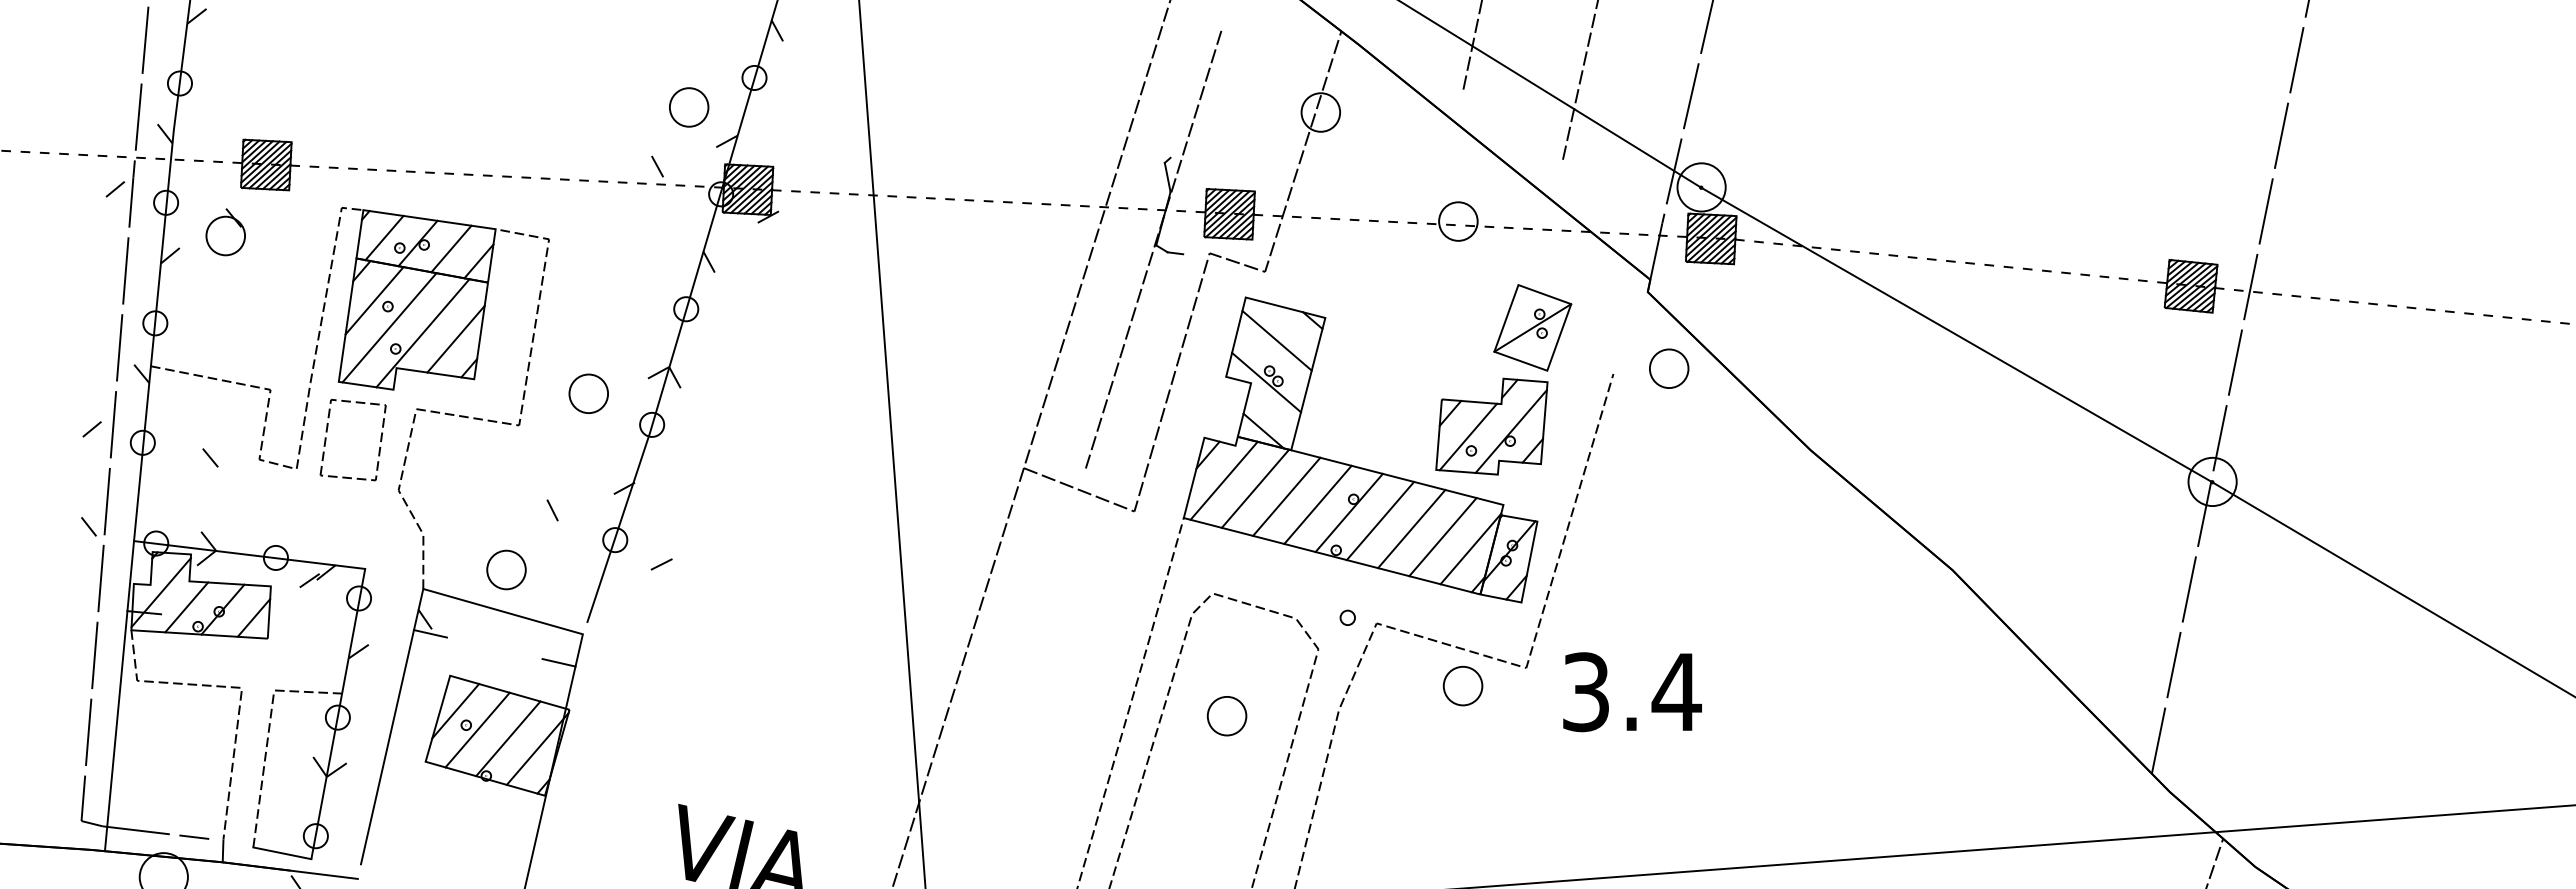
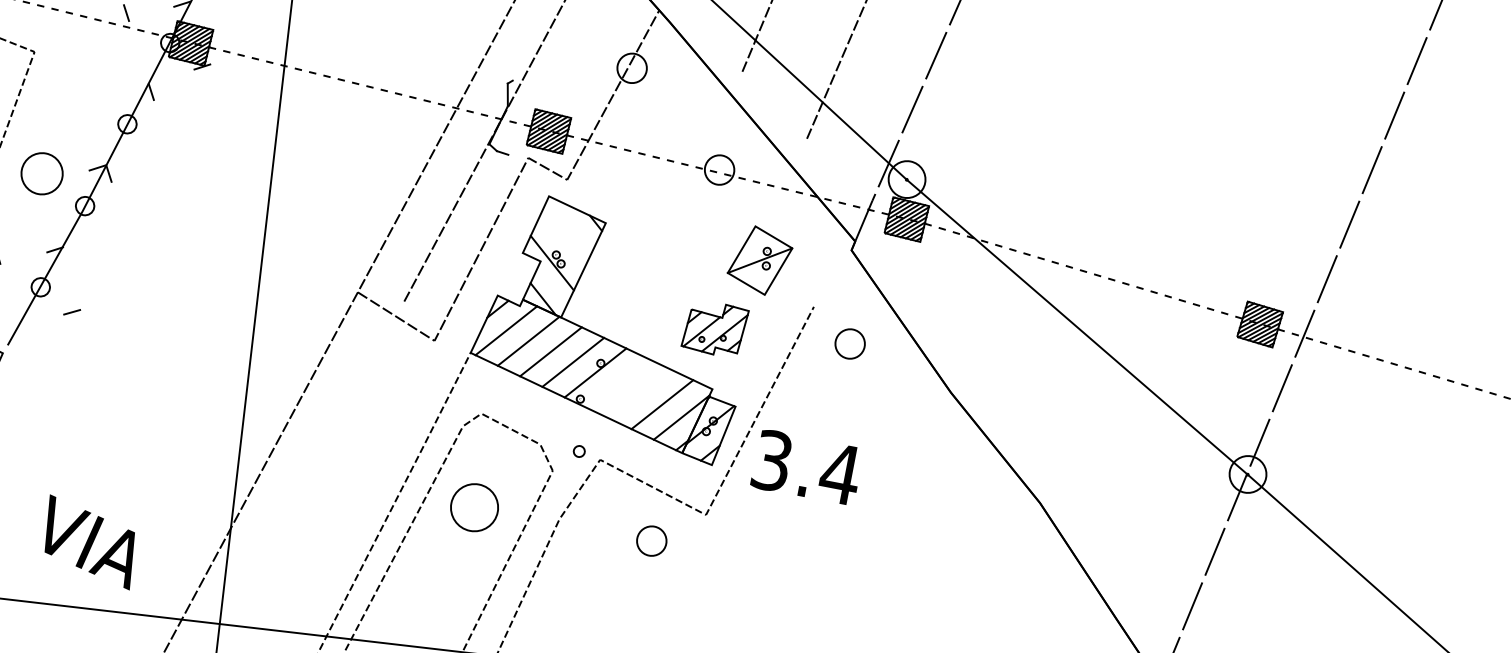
line: (1276, 340) -> (565, 233), removed
part: (1669, 368) -> (850, 343), moved
part: (588, 393) -> (41, 173), size x1.4
part: (1491, 426) -> (714, 328), size x0.7
line: (1380, 520) -> (617, 383), removed
line: (1411, 528) -> (640, 393), removed
part: (1462, 685) -> (651, 540), moved
text: (1632, 692) -> (807, 467), moved
part: (1226, 716) -> (474, 508), size x1.6

